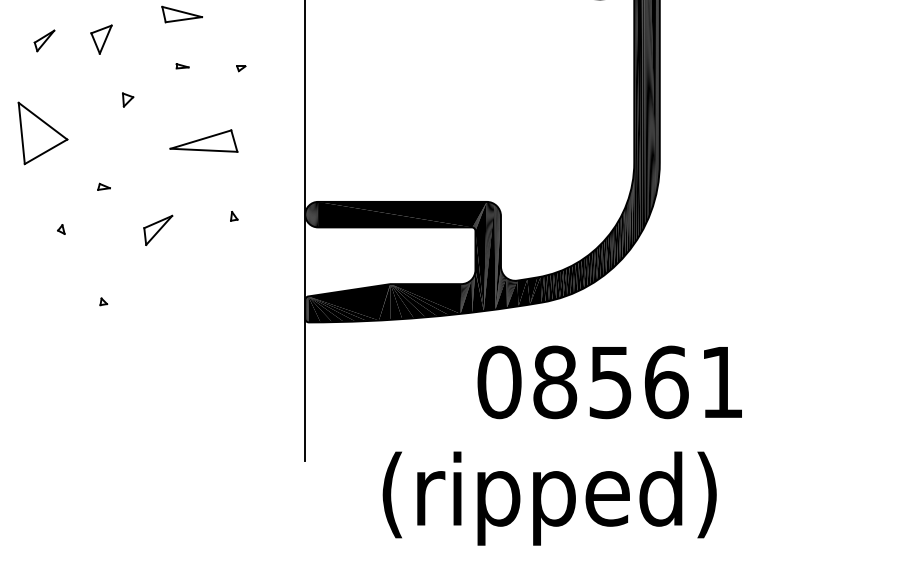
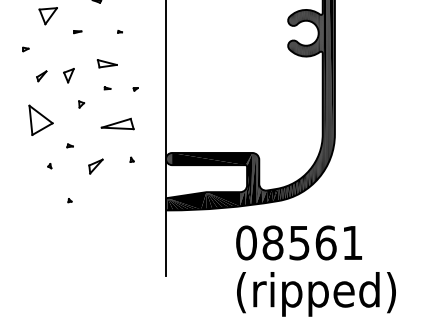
text: (608, 381) -> (298, 242), moved
text: (549, 498) -> (316, 294), moved

